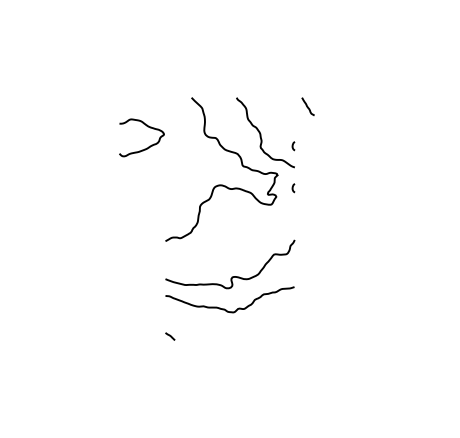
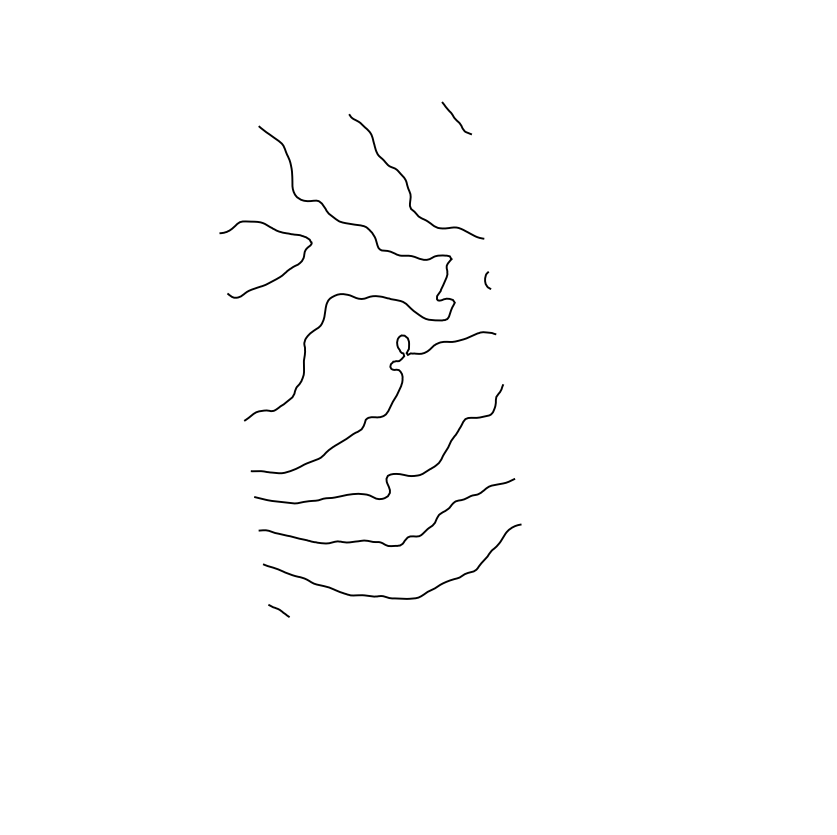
line: (307, 106) -> (455, 118), moved
curve: (148, 146) -> (283, 271), moved
curve: (293, 146) -> (475, 197), removed
curve: (229, 246) -> (373, 414), added
curve: (227, 336) -> (393, 595), added

